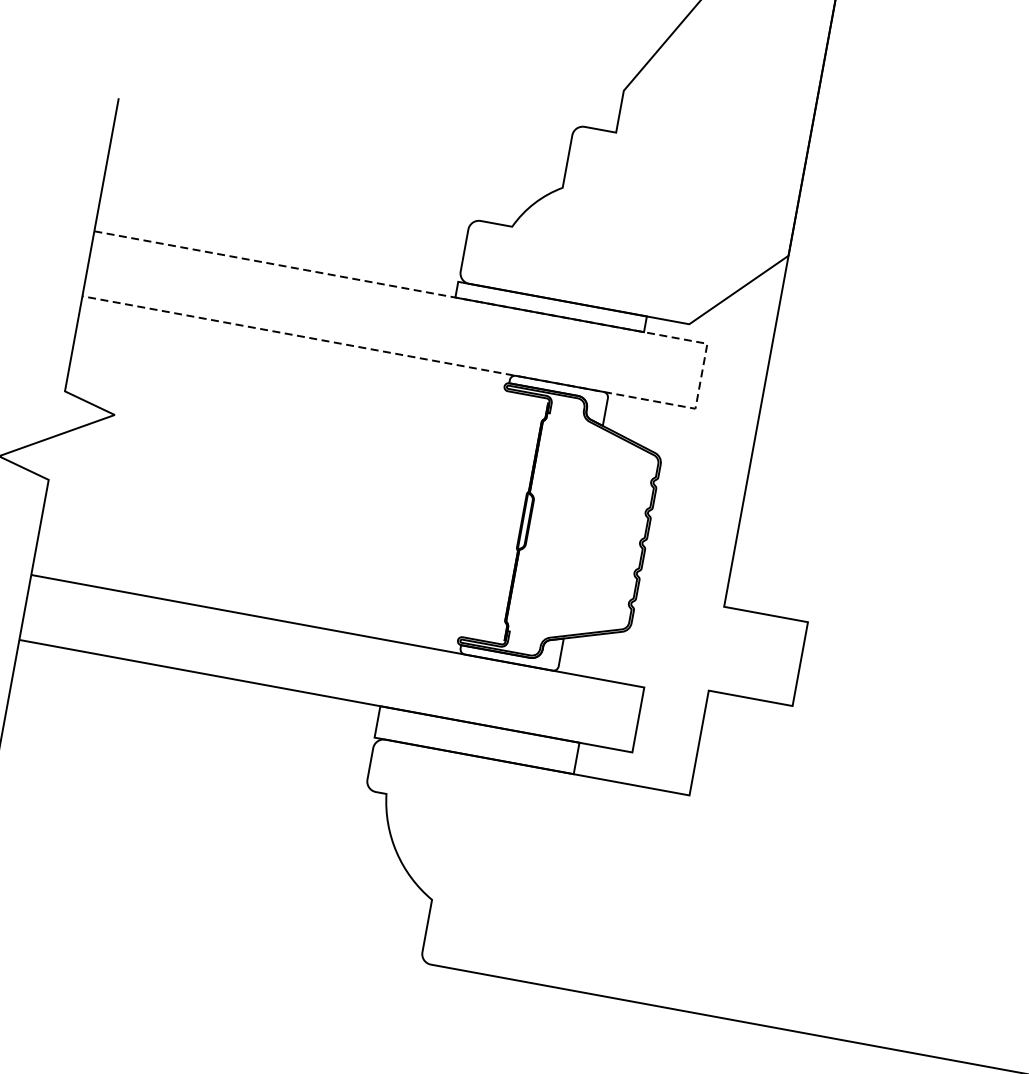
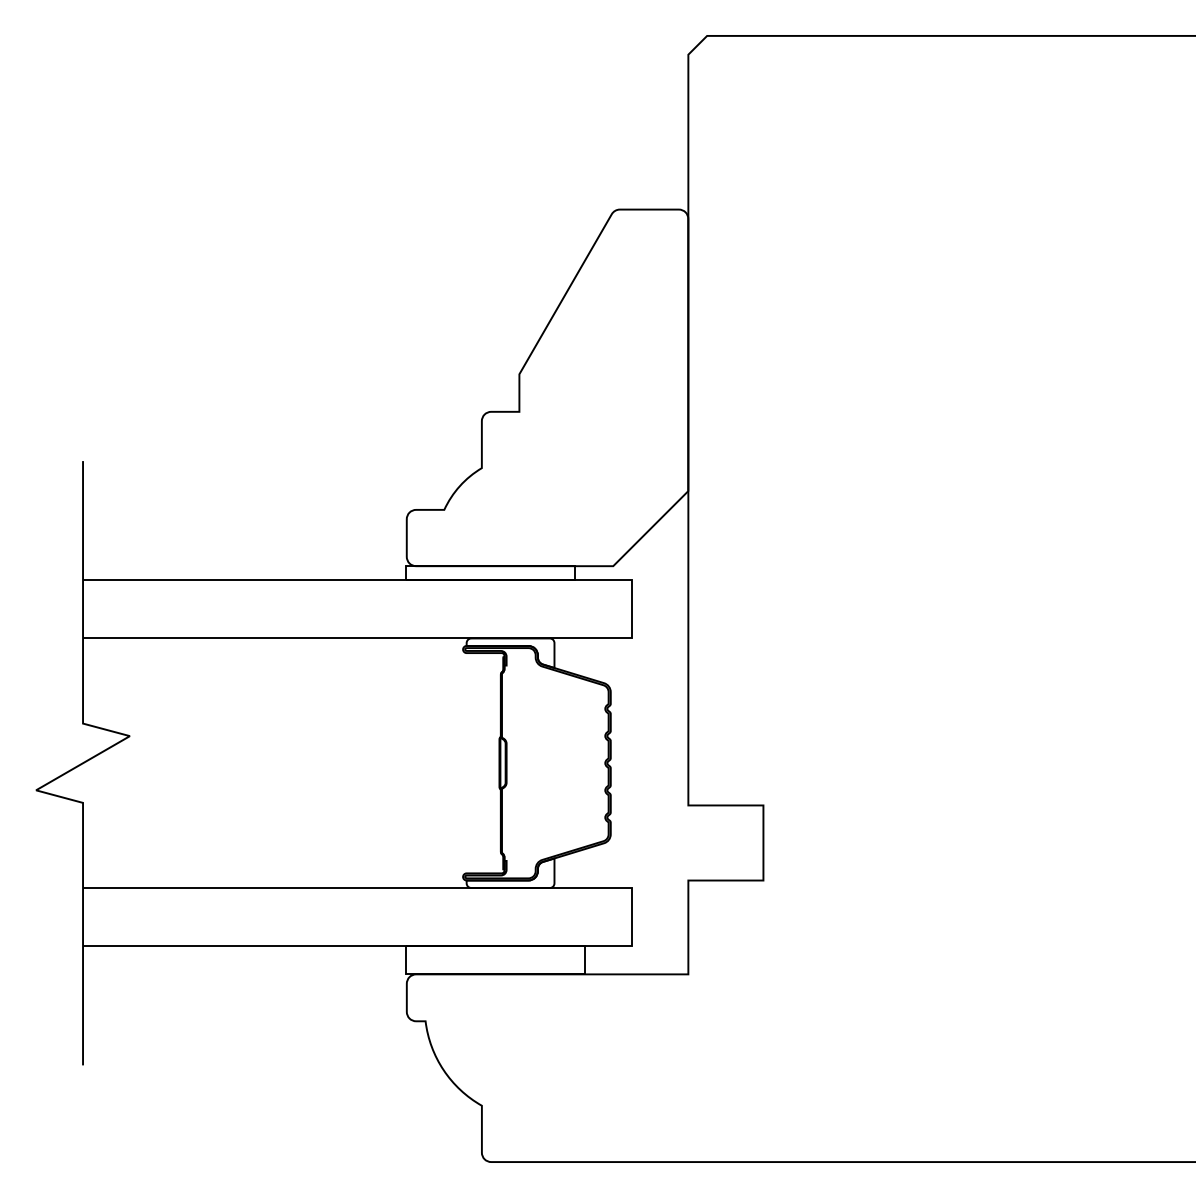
line: (701, 376) -> (632, 609), dashed -> solid

